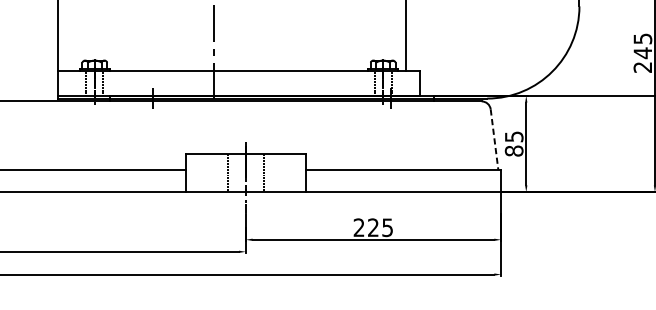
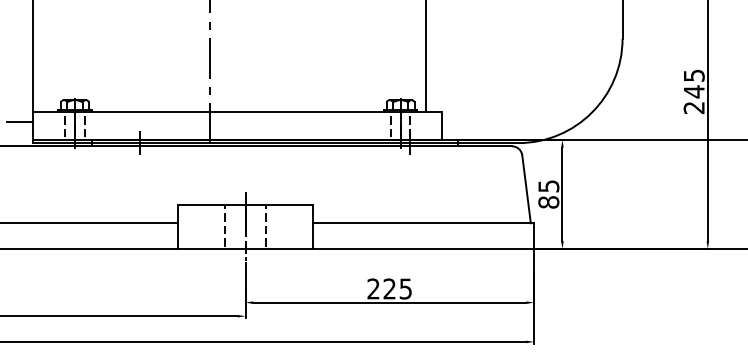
line: (46, 80) -> (20, 122), added
line: (494, 139) -> (526, 189), dashed -> solid

